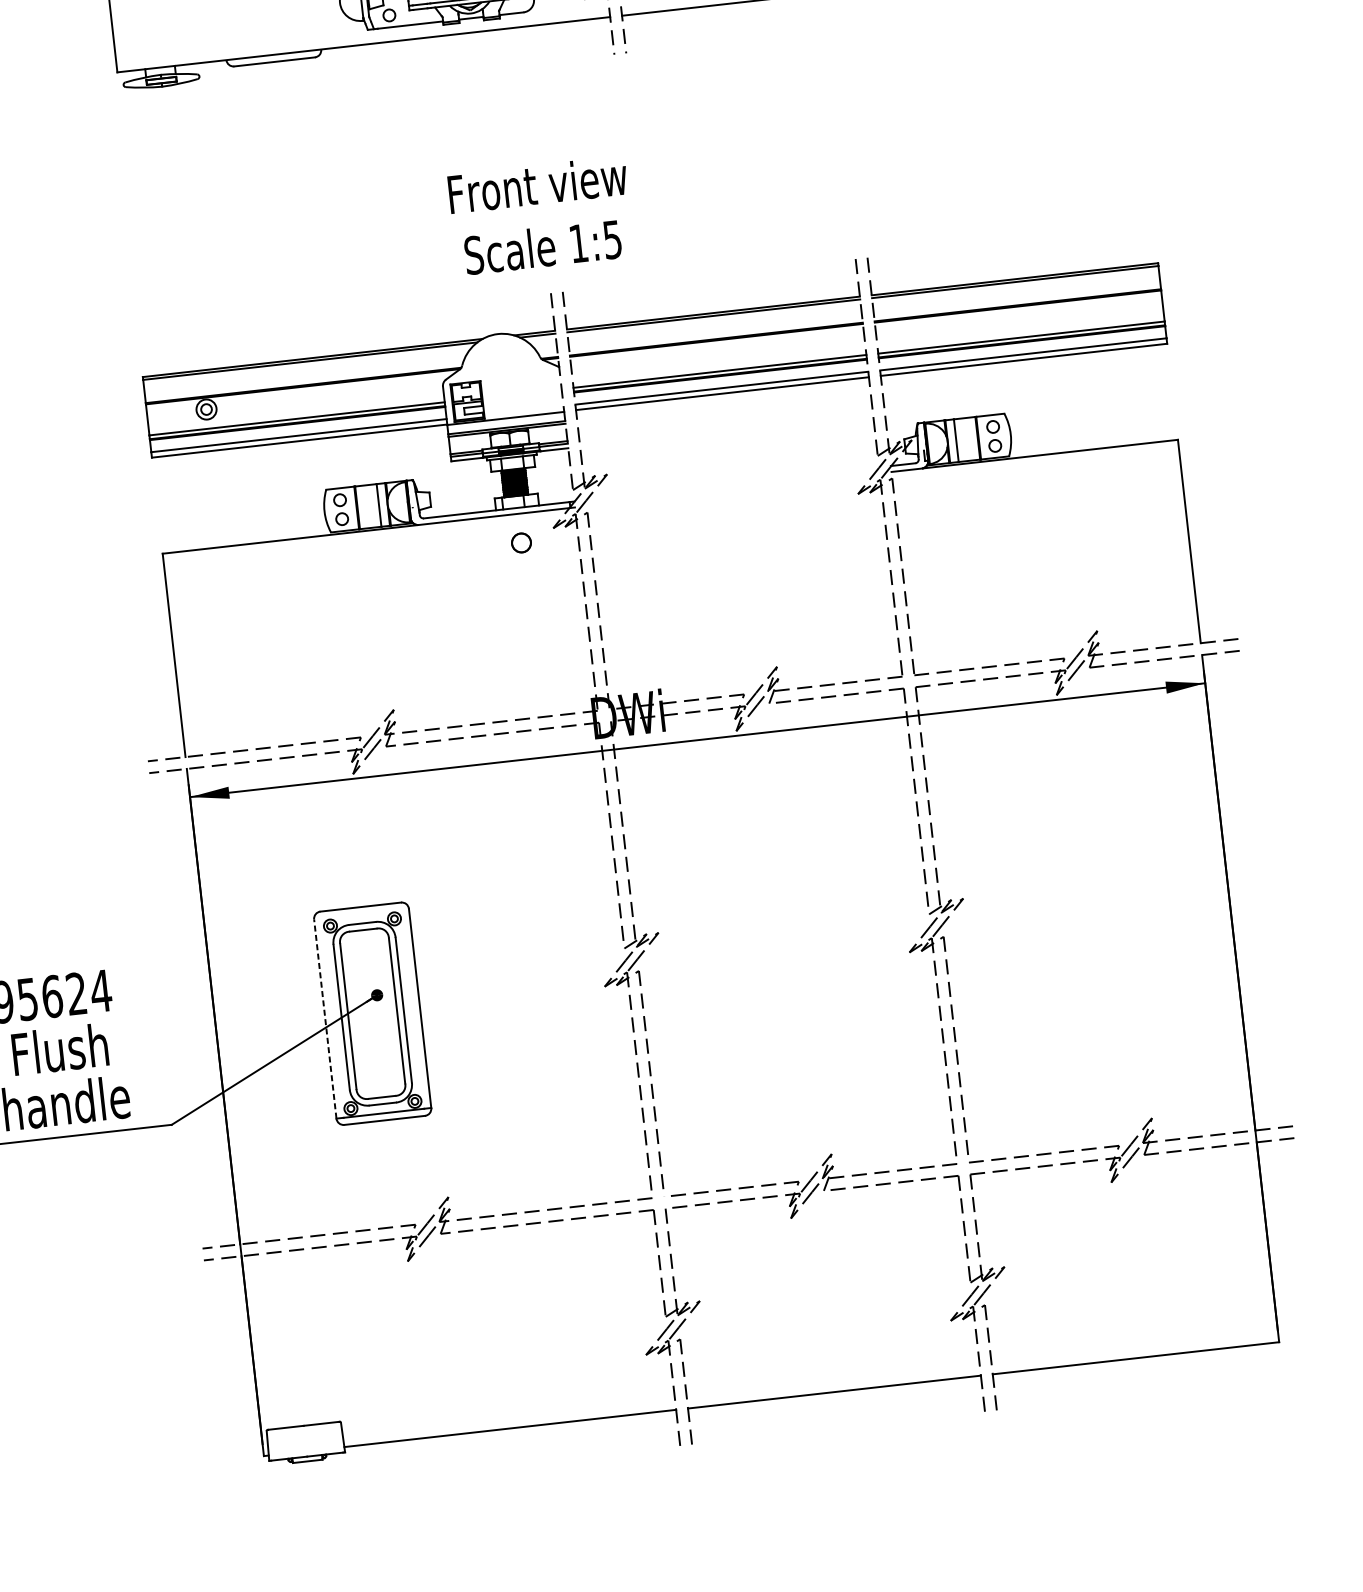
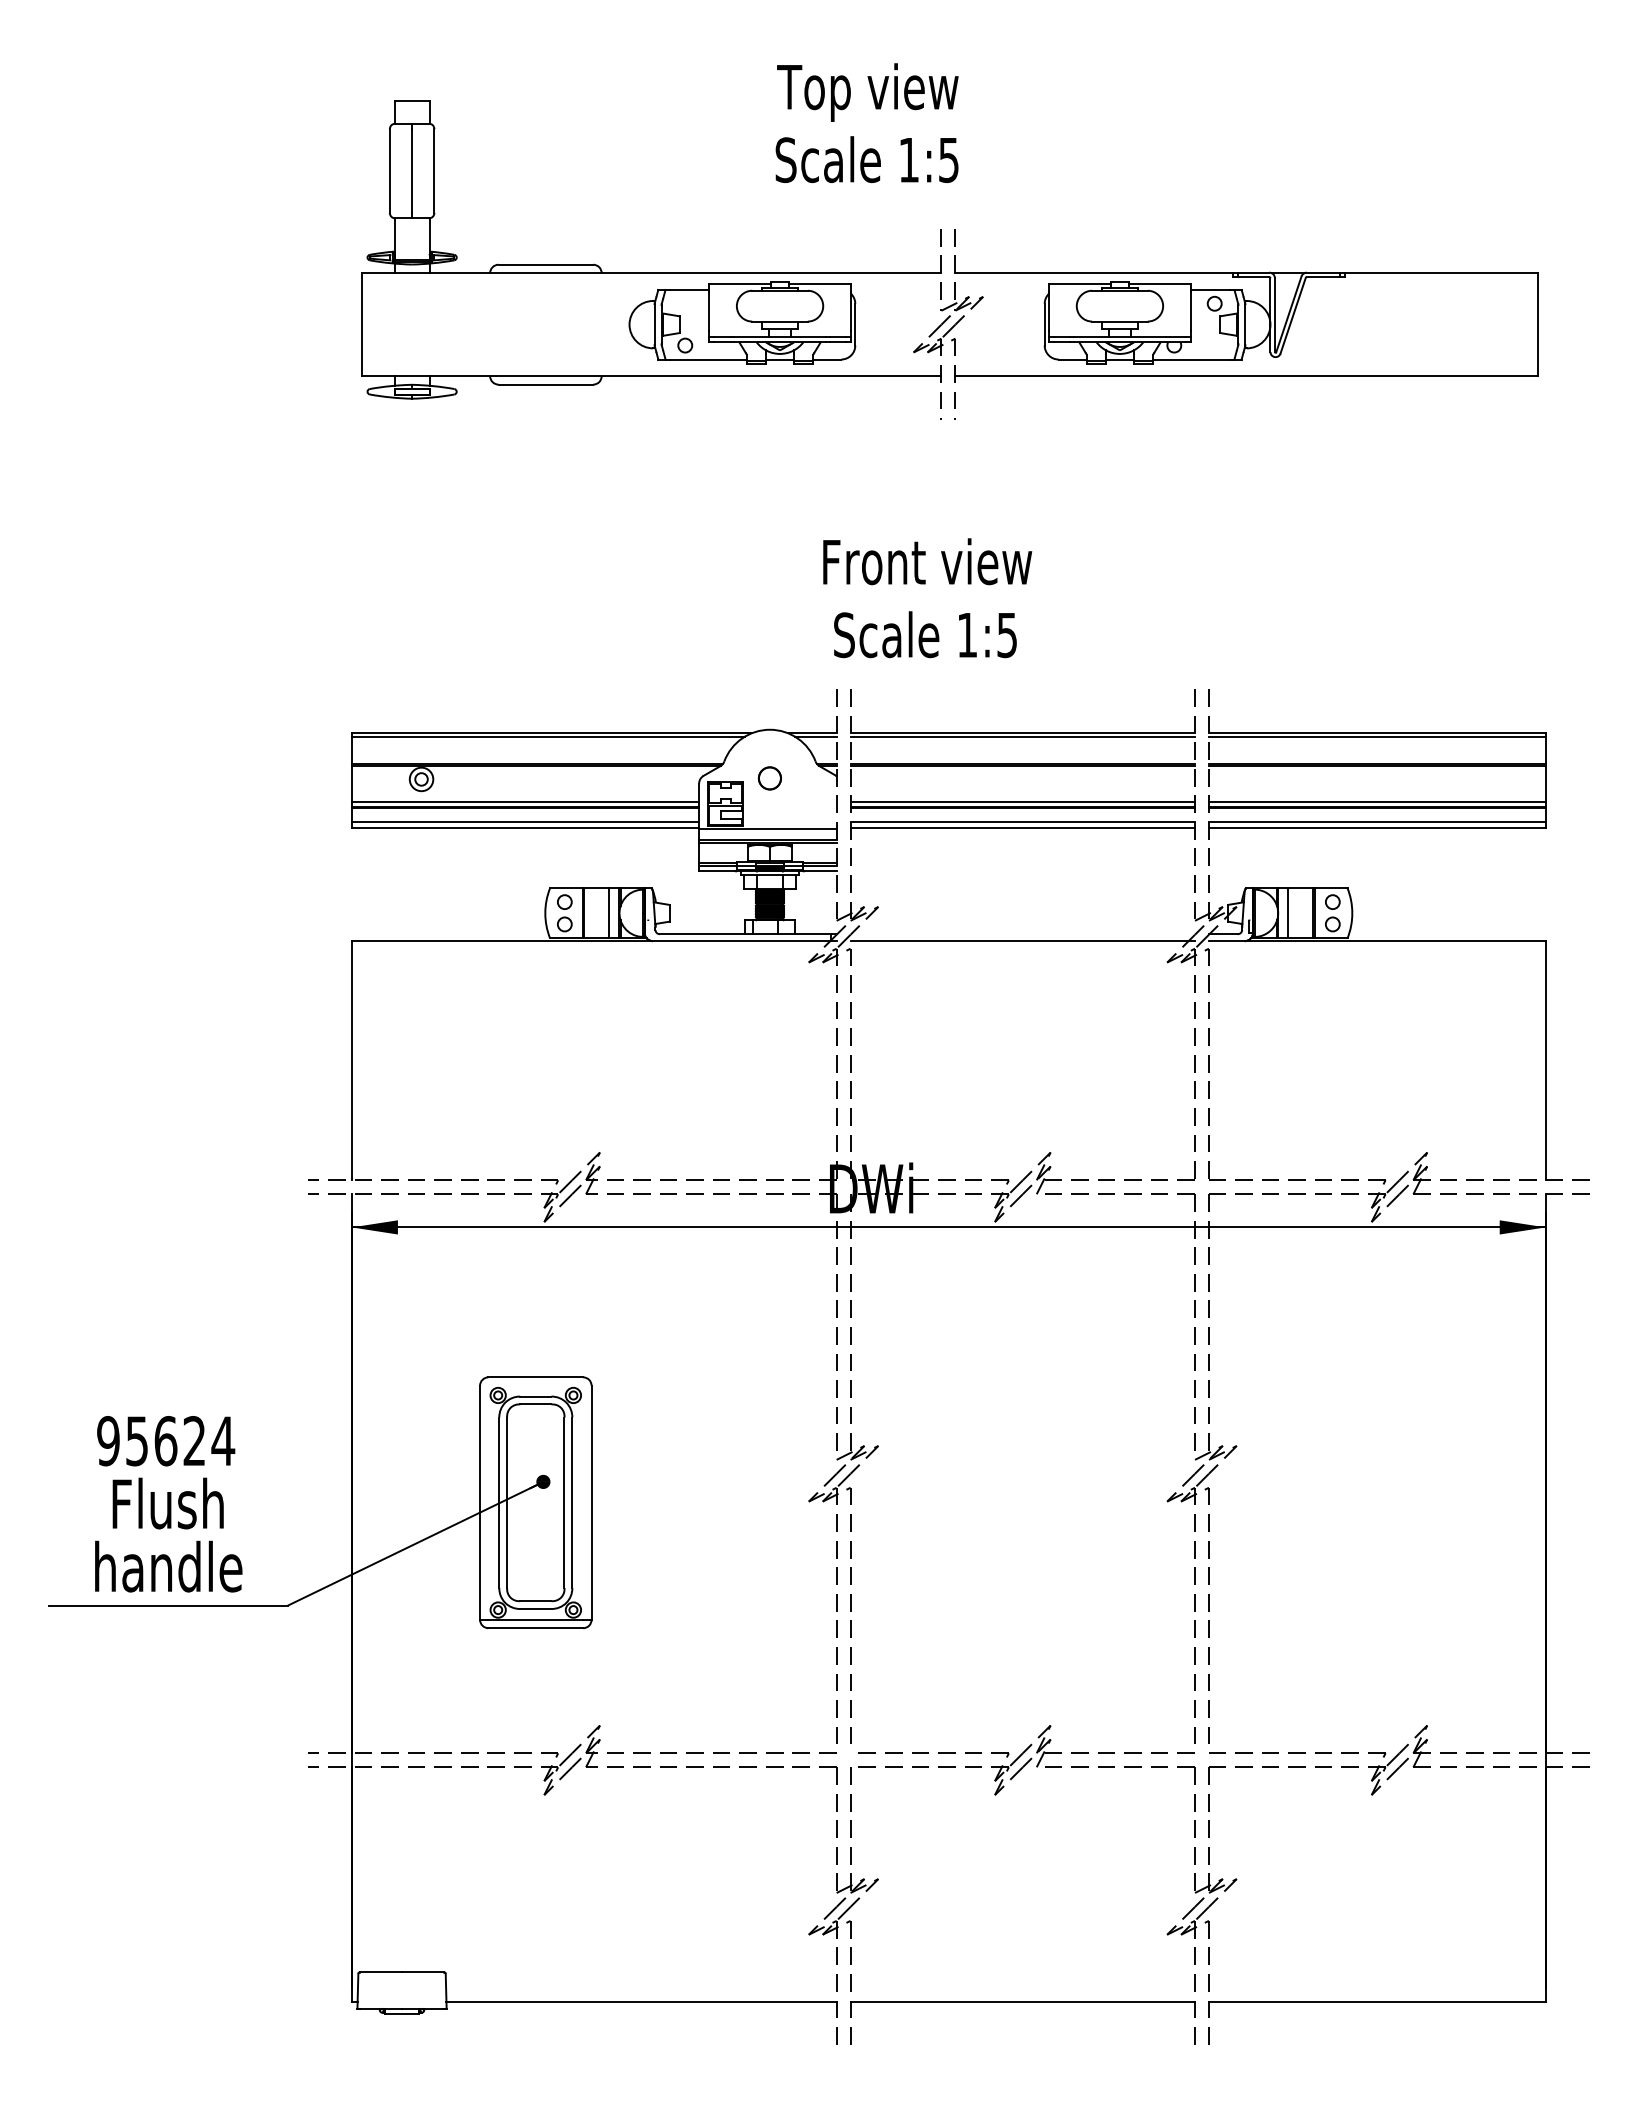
text: (541, 216) -> (927, 598), moved
line: (733, 490) -> (1022, 941), added
circle: (521, 543) -> (769, 778), moved
line: (325, 1018) -> (480, 1502), dashed -> solid

